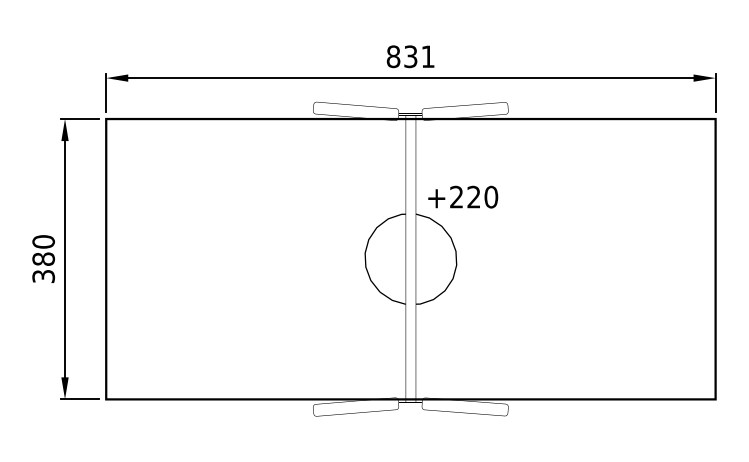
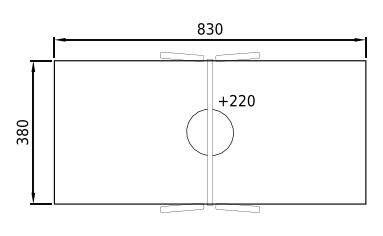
text: (427, 55) -> (218, 28), 831 -> 830

